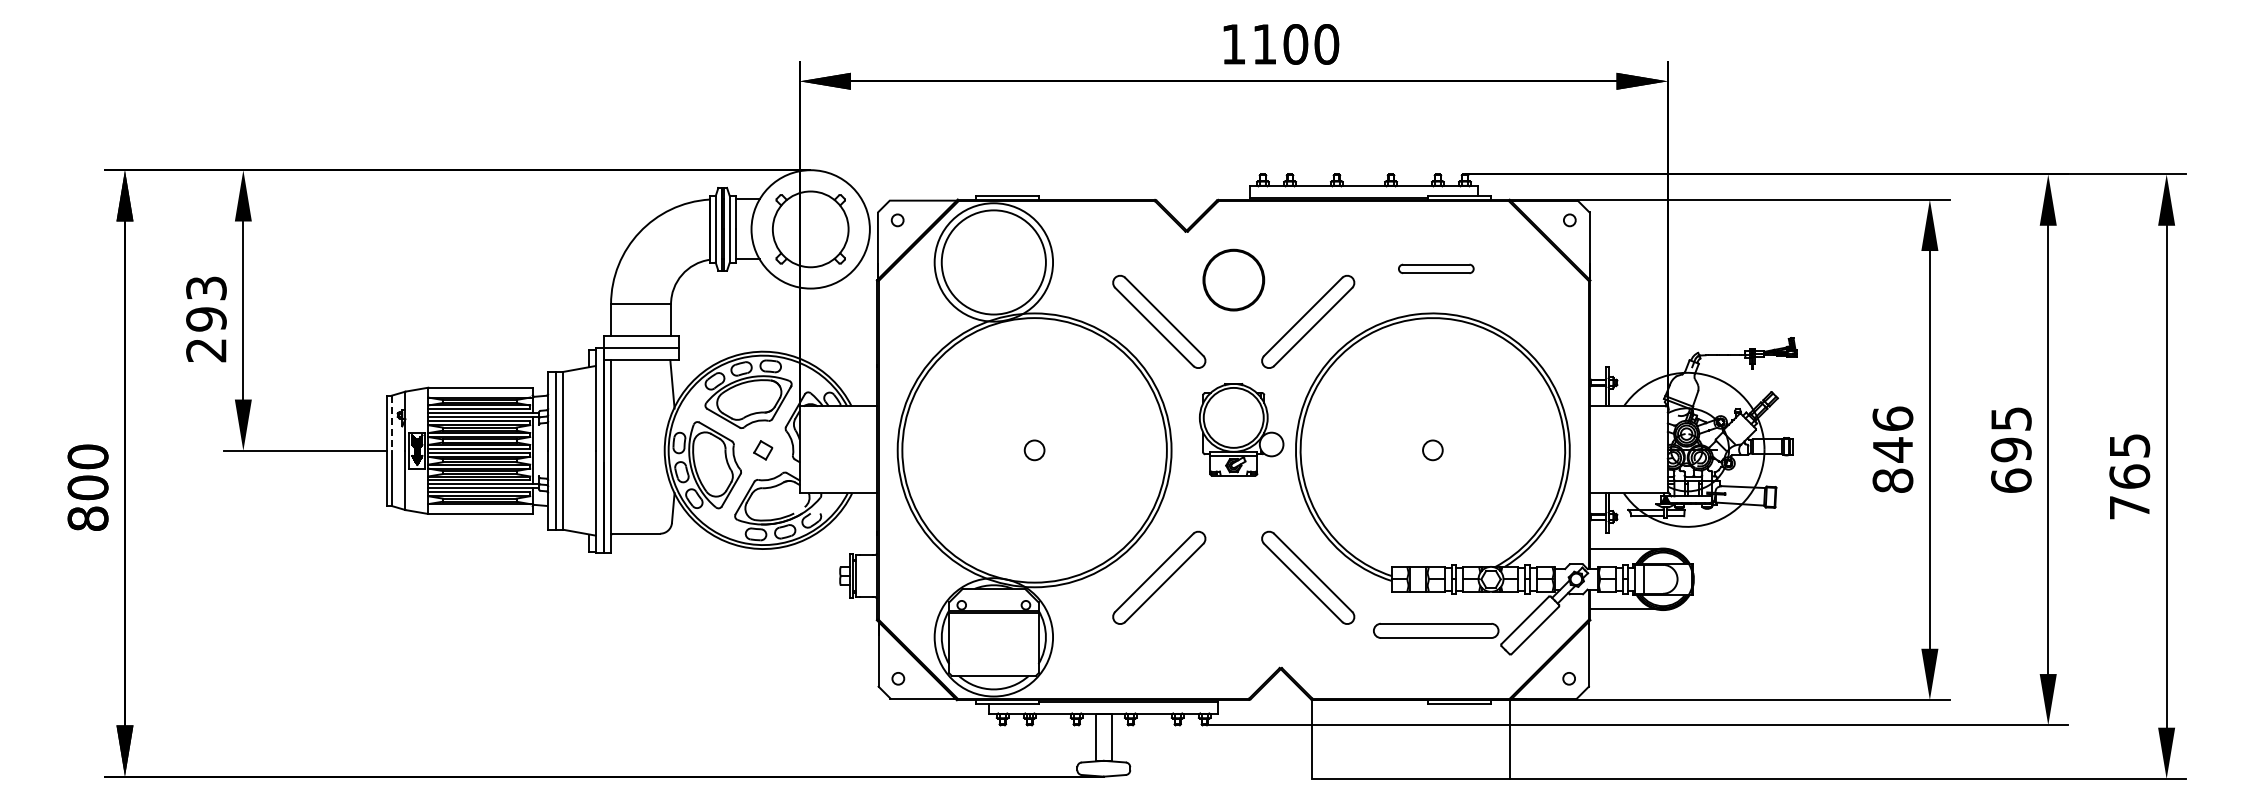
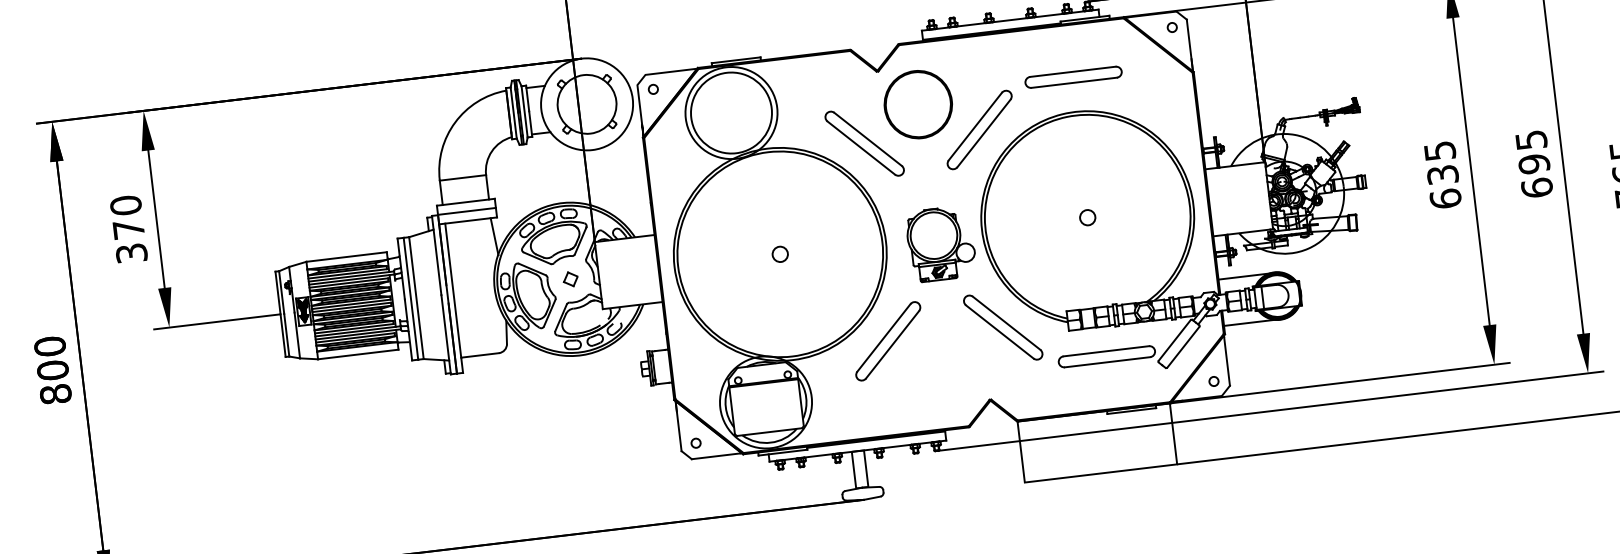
part: (1436, 268) -> (1073, 76), size x1.67
part: (1233, 279) -> (918, 104), size x1.43
text: (206, 319) -> (128, 229), 293 -> 370
line: (392, 423) -> (282, 292), dashed -> solid
part: (1241, 429) -> (941, 243), moved
text: (1892, 449) -> (1442, 174), 846 -> 635

